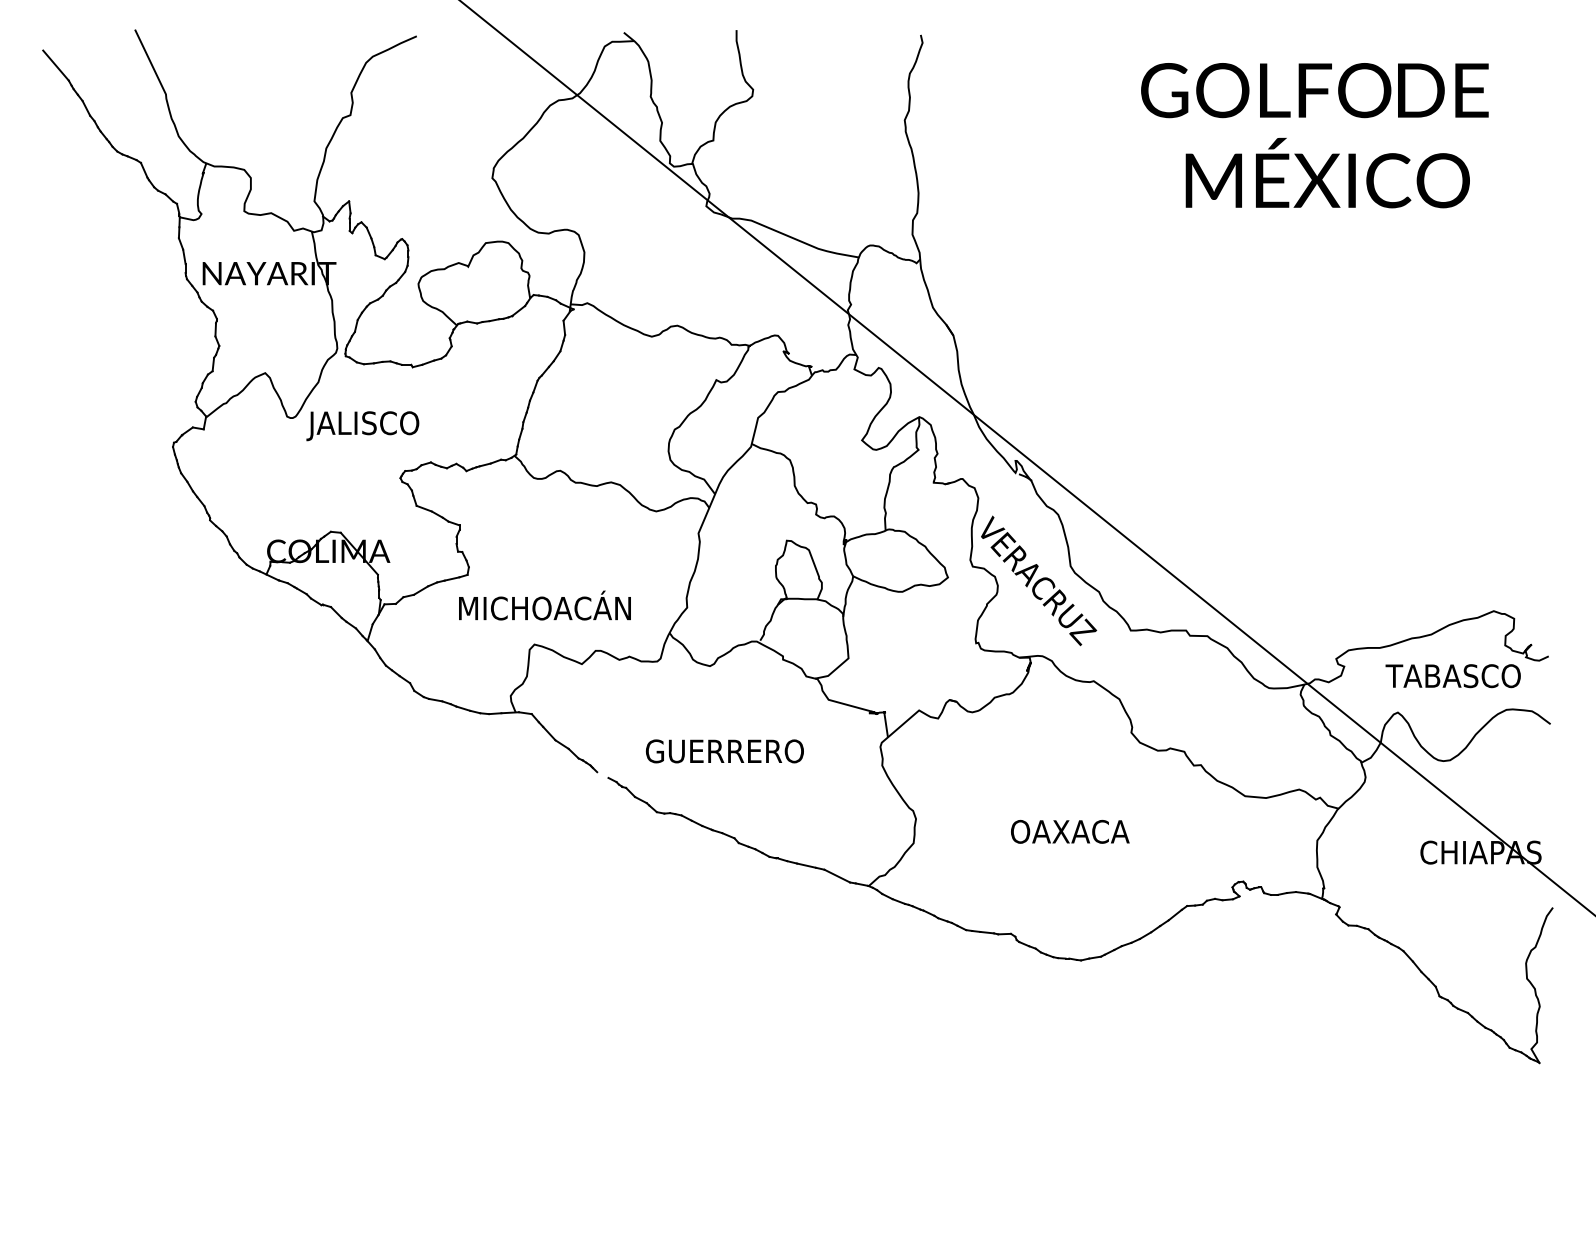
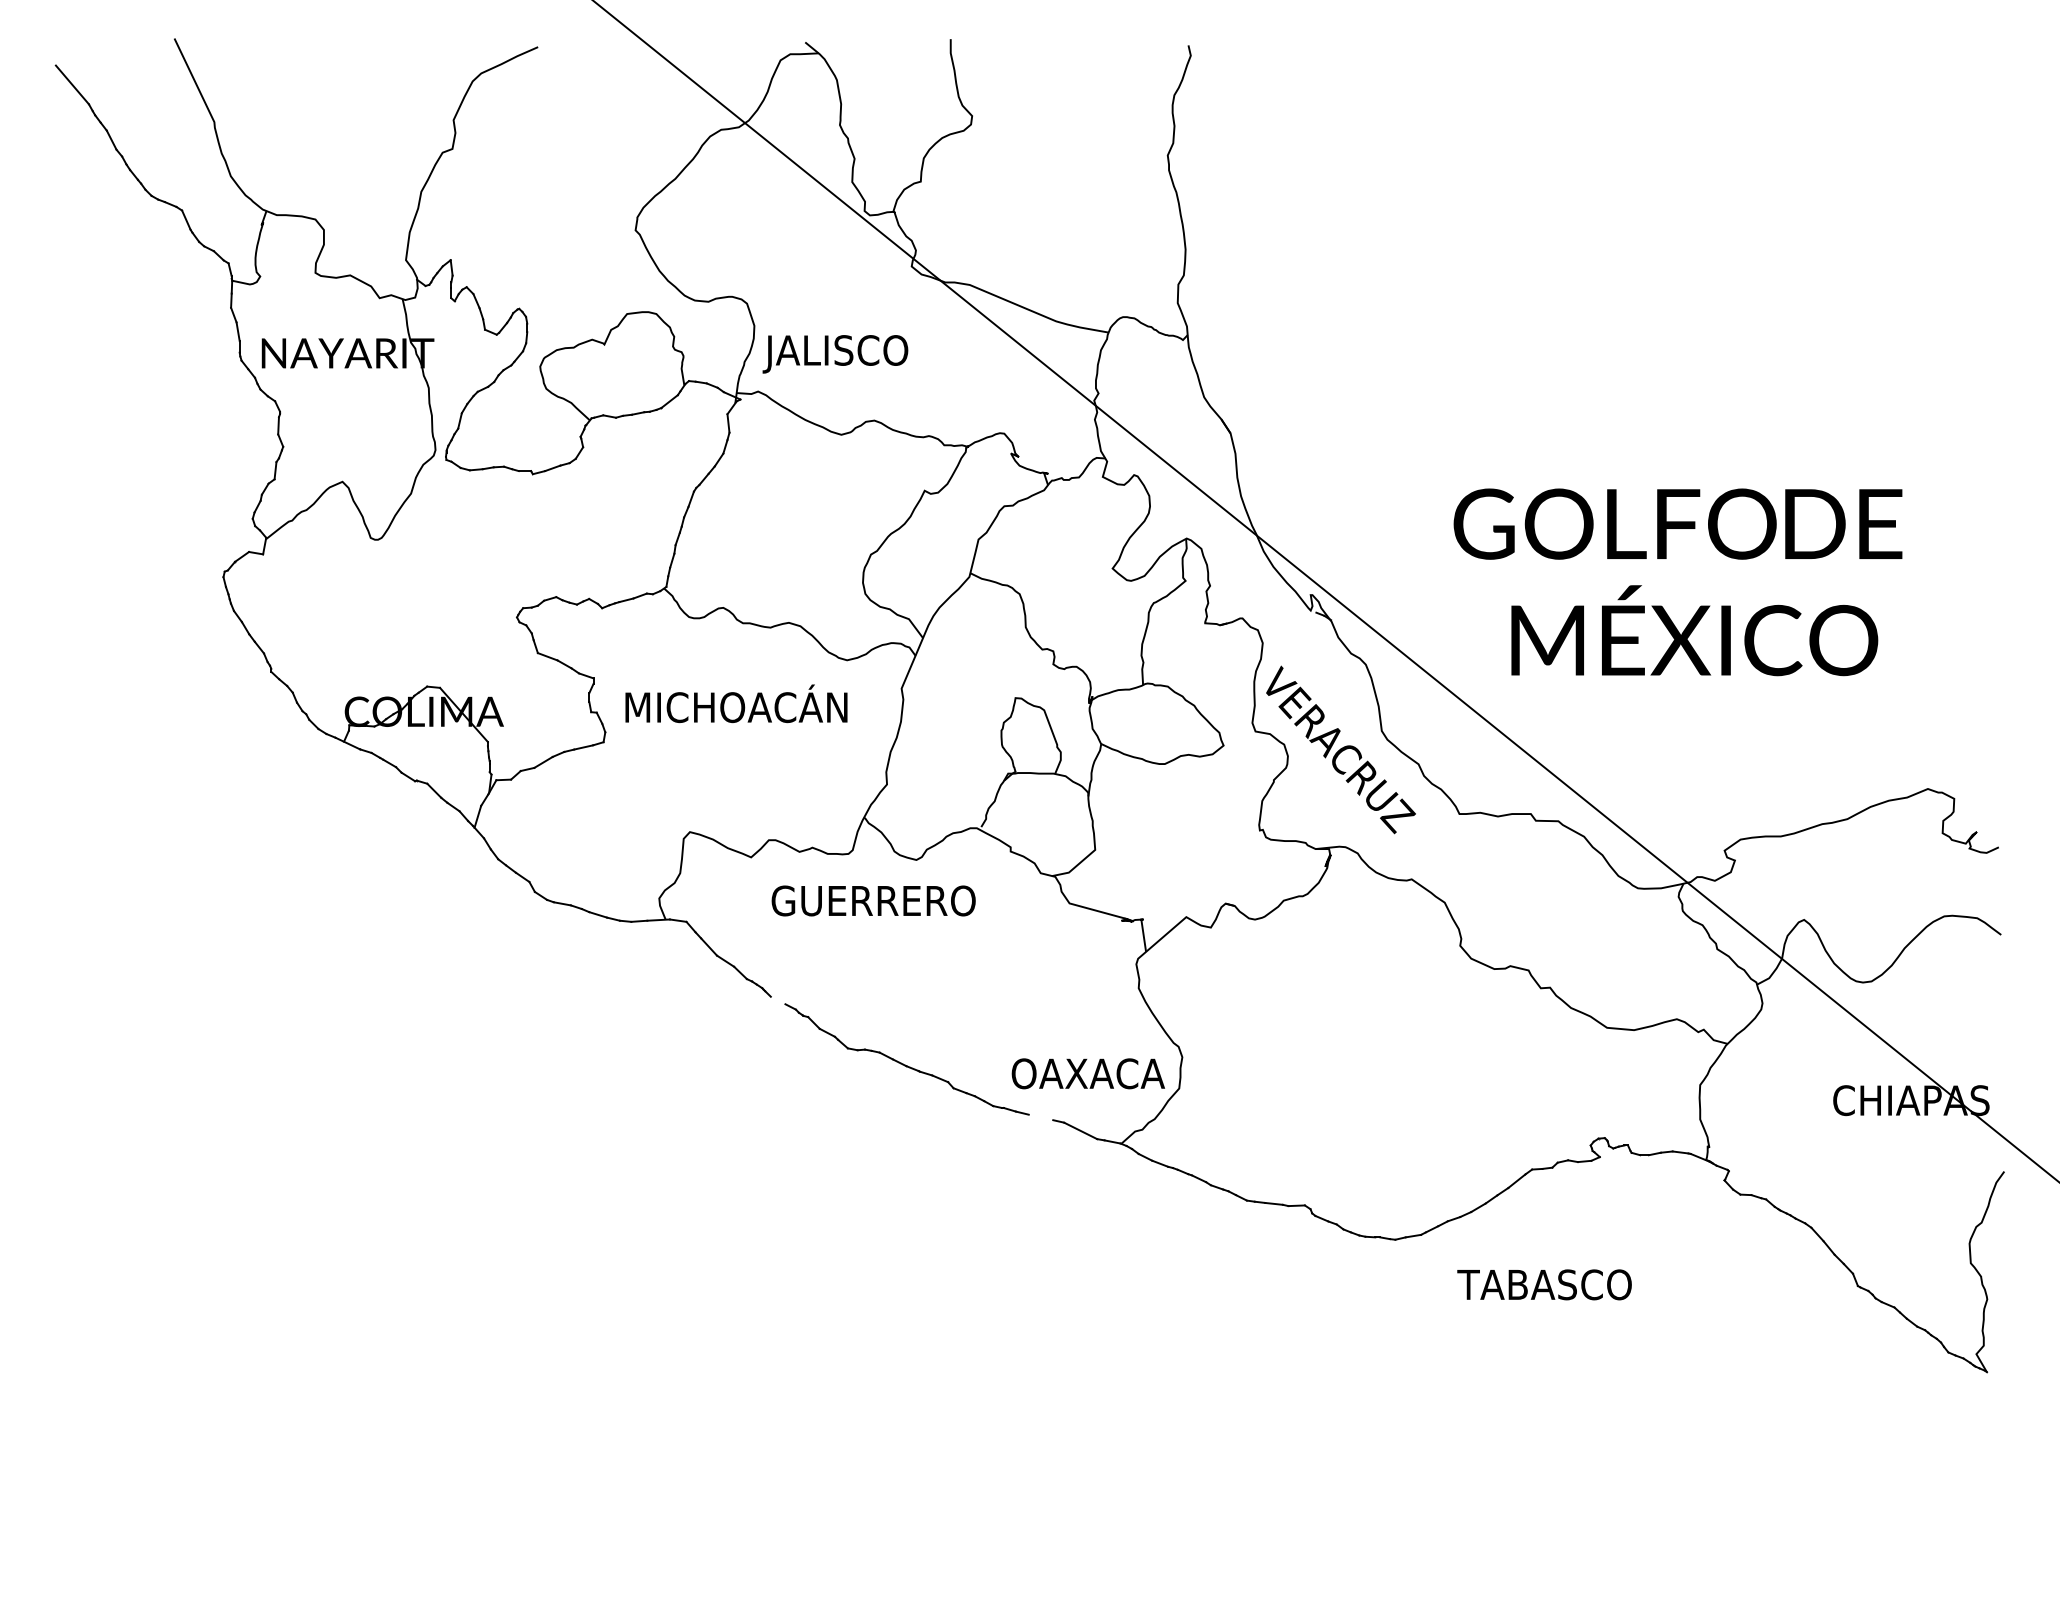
text: (1314, 135) -> (1677, 582), moved
text: (362, 426) -> (835, 354), moved
text: (544, 605) -> (736, 703), moved
text: (1453, 675) -> (1544, 1284), moved
text: (724, 751) -> (873, 900), moved
text: (1069, 831) -> (1087, 1073), moved
line: (806, 865) -> (1040, 1117), removed

